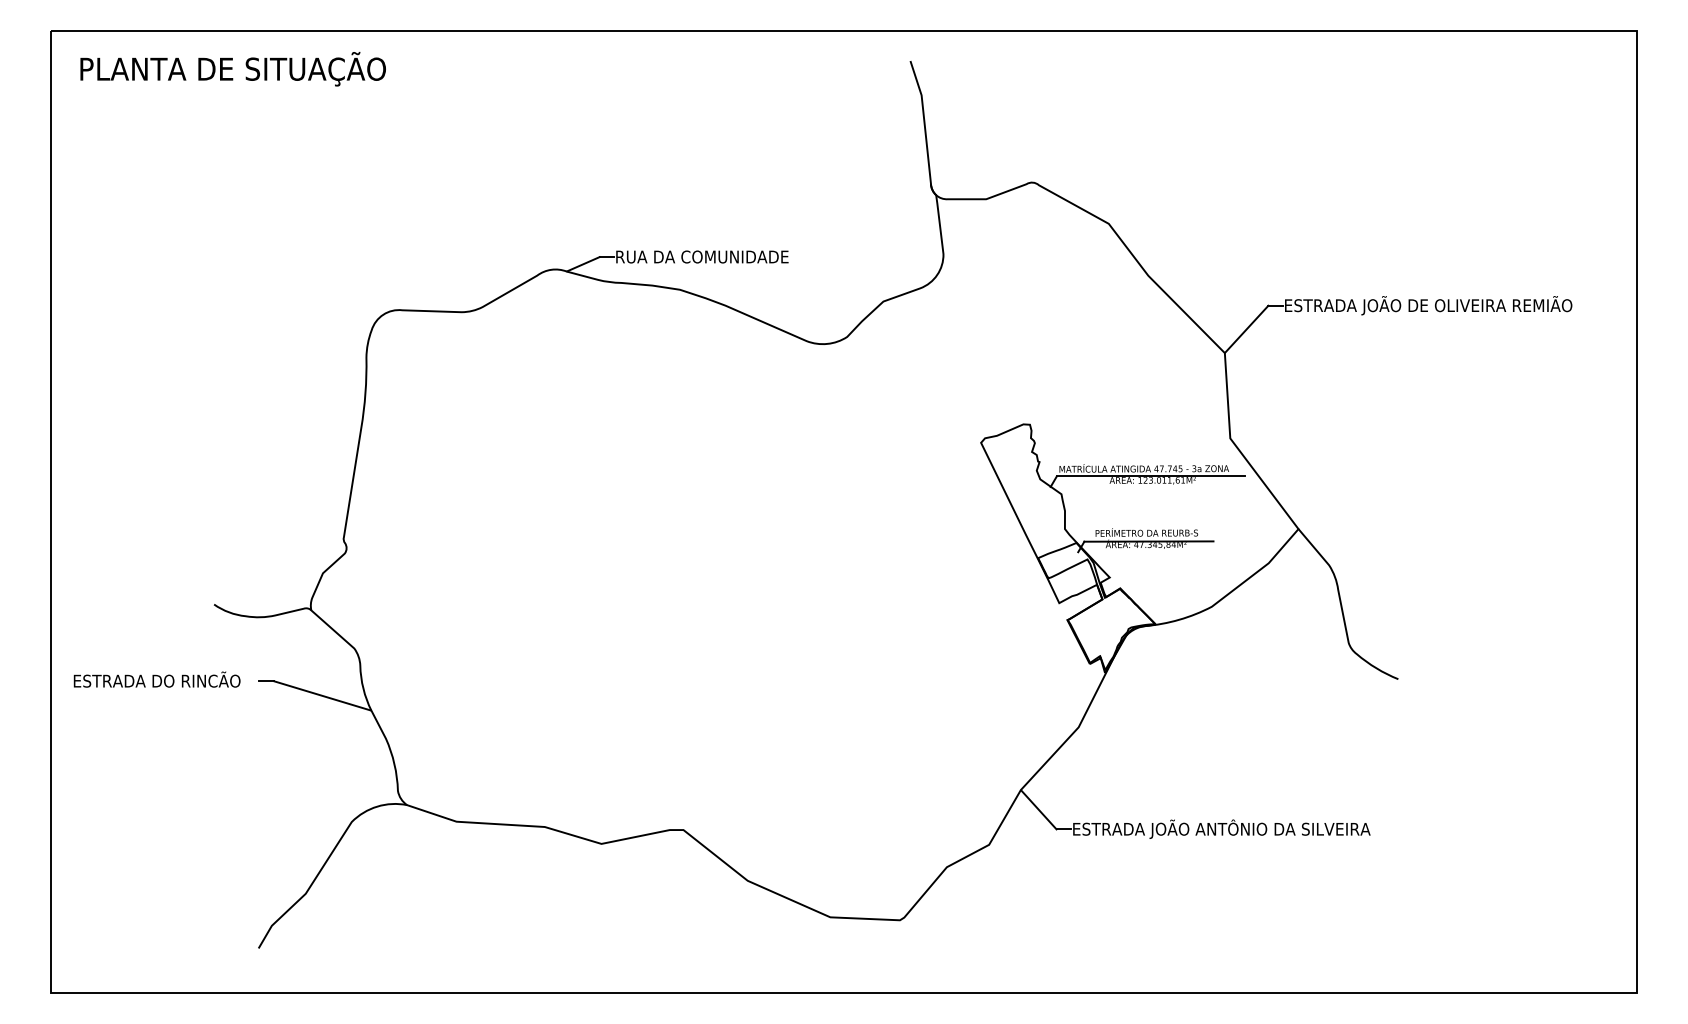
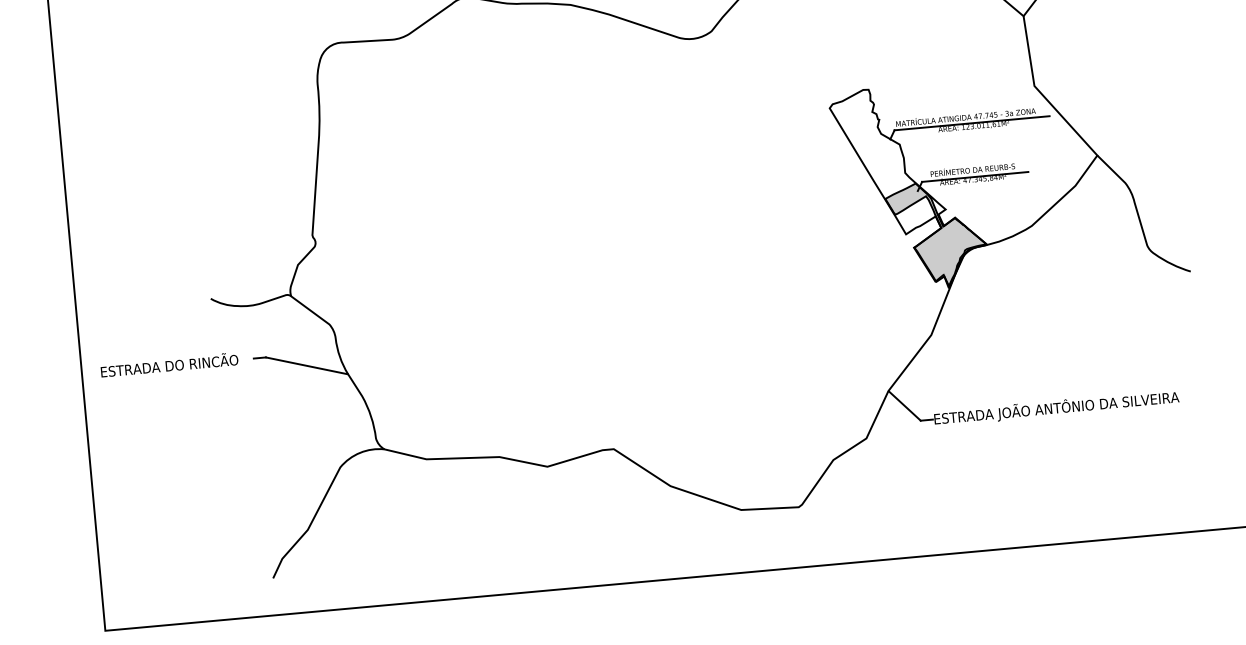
fill: (1096, 606) -> (936, 234), added

